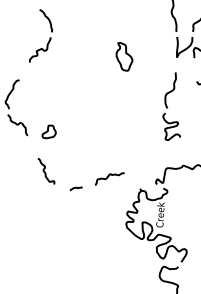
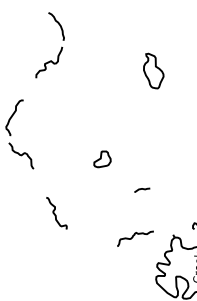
part: (48, 131) -> (101, 158), moved
curve: (108, 177) -> (133, 236), moved
curve: (75, 188) -> (141, 189), moved

